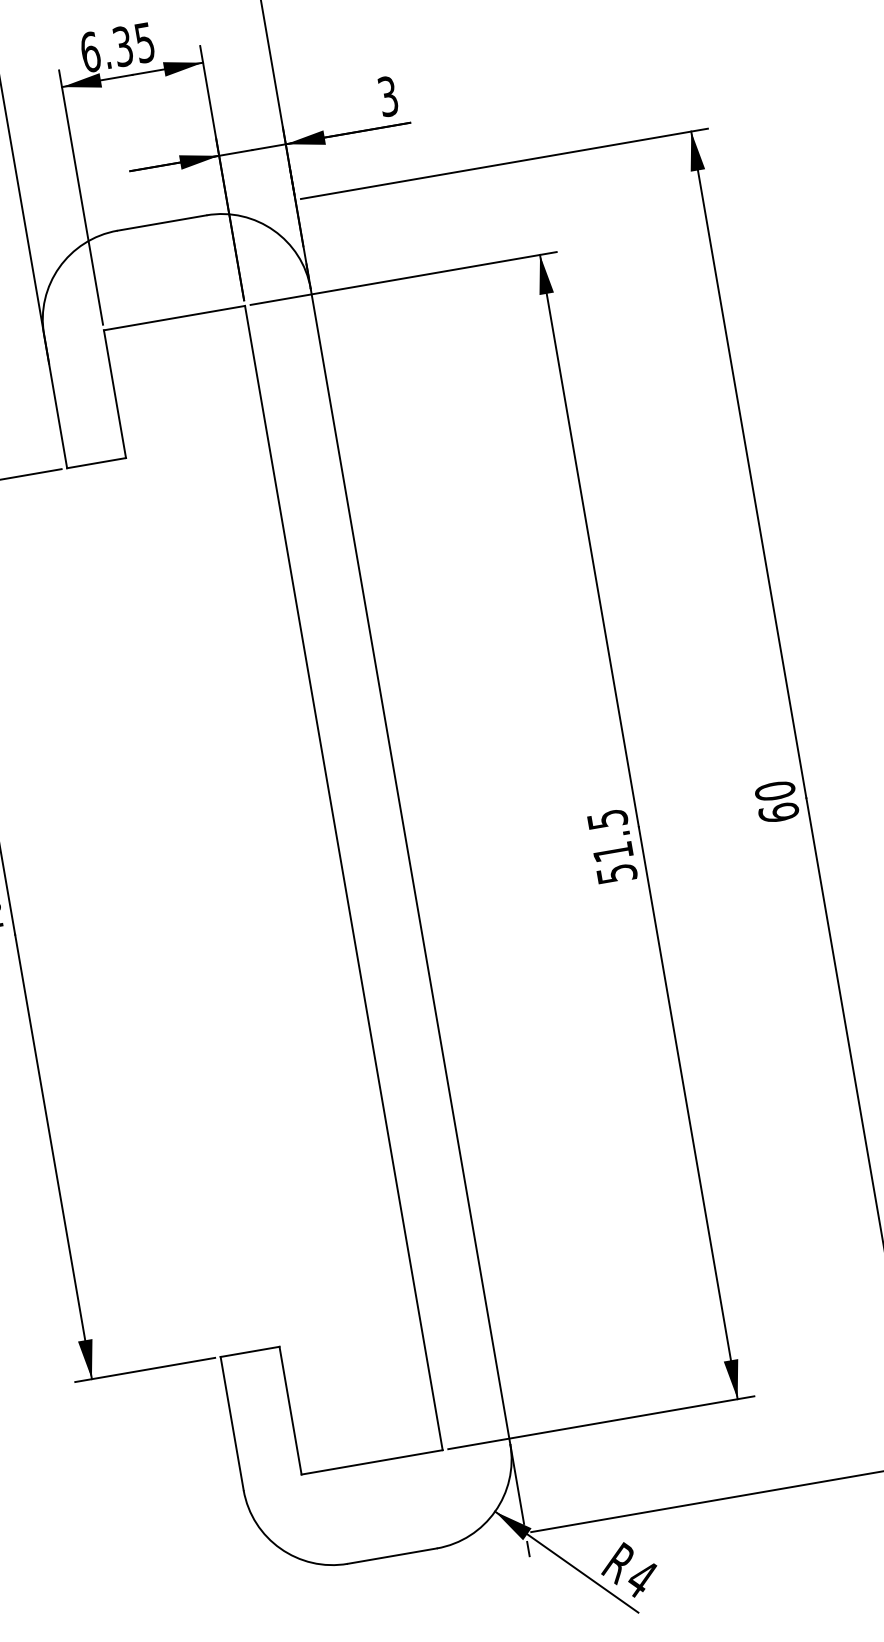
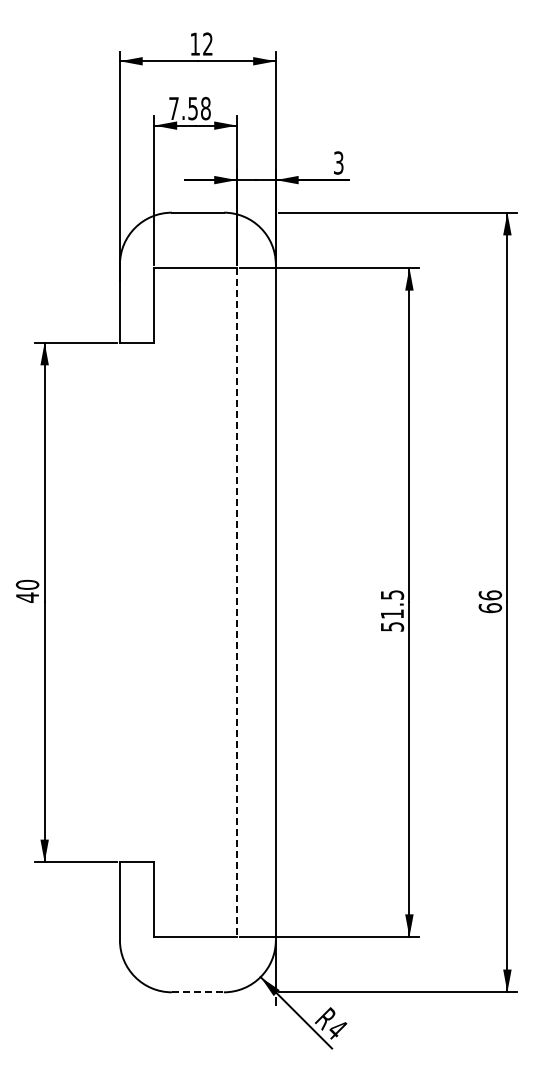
text: (116, 47) -> (189, 108), 6.35 -> 7.58
text: (773, 791) -> (489, 595), 60 -> 66
line: (343, 878) -> (236, 602), solid -> dashed
line: (391, 1556) -> (197, 992), solid -> dashed

